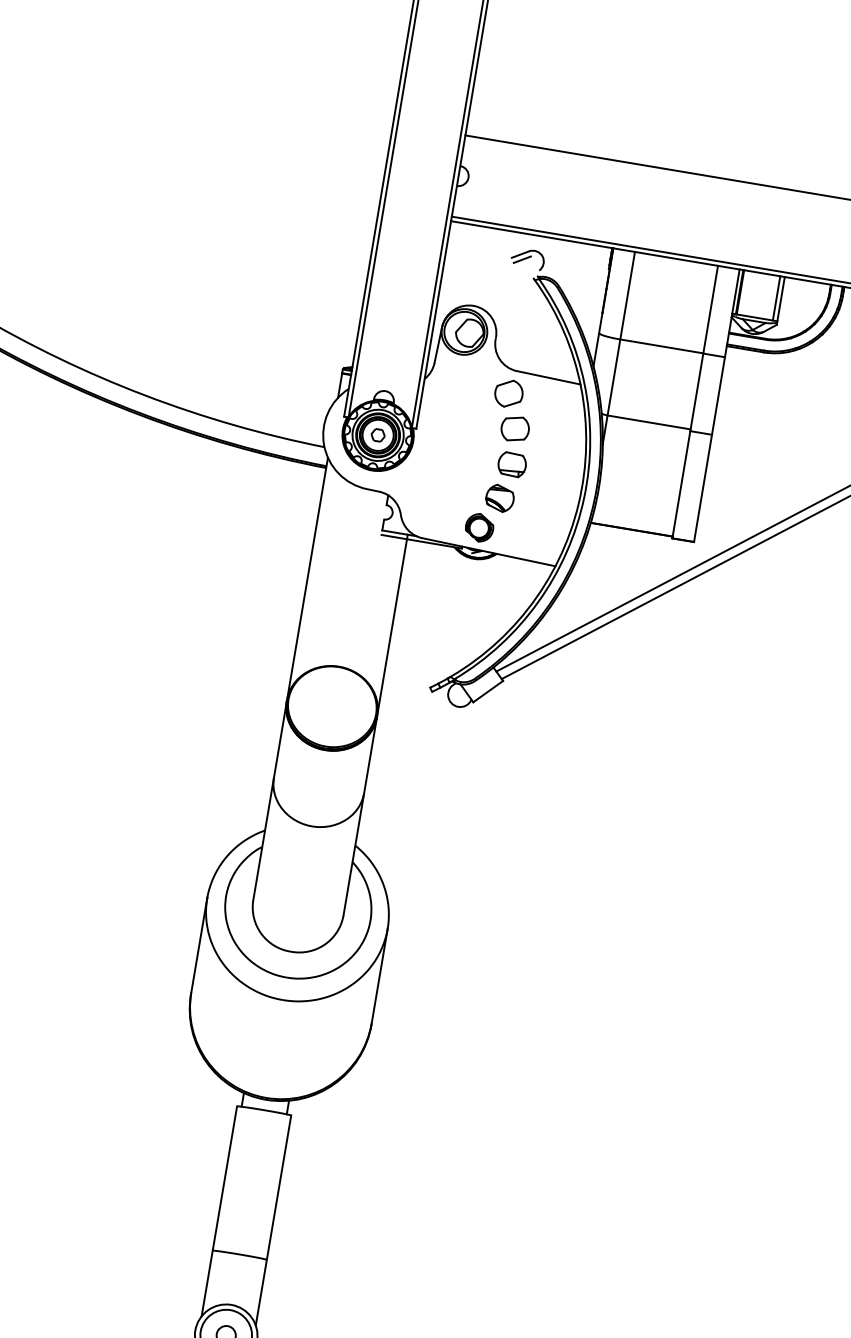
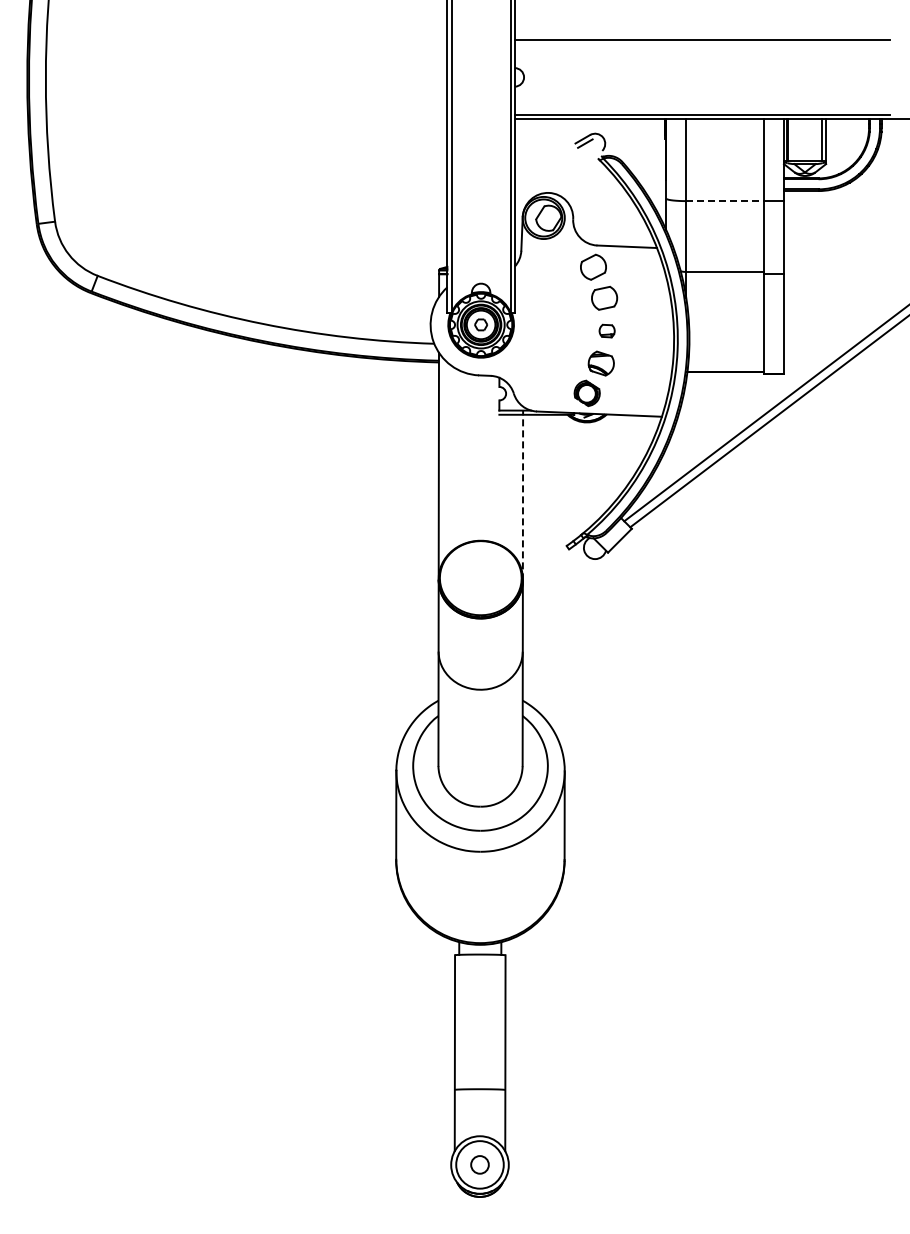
line: (662, 346) -> (725, 201), solid -> dashed
part: (511, 463) -> (606, 330), size x0.6
line: (392, 625) -> (523, 495), solid -> dashed

